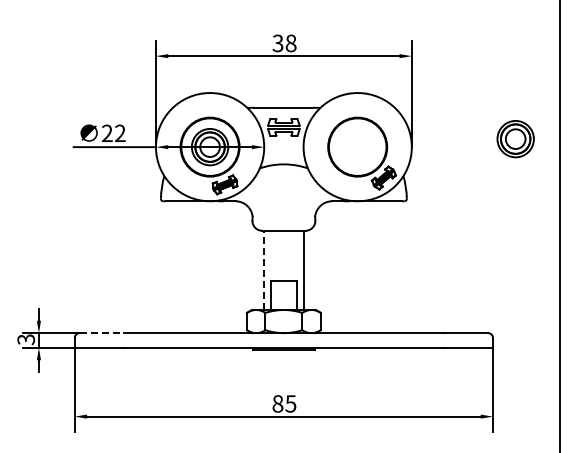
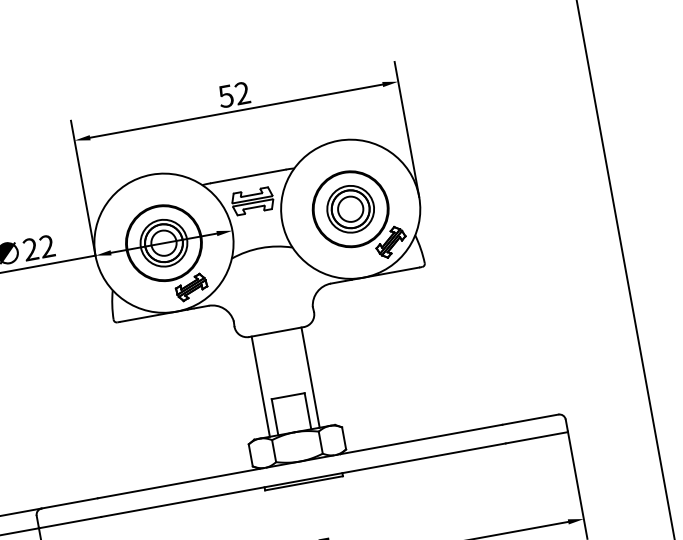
text: (284, 43) -> (234, 94), 38 -> 52
part: (515, 139) -> (350, 209), moved
line: (264, 270) -> (261, 386), dashed -> solid
line: (102, 333) -> (70, 503), dashed -> solid

